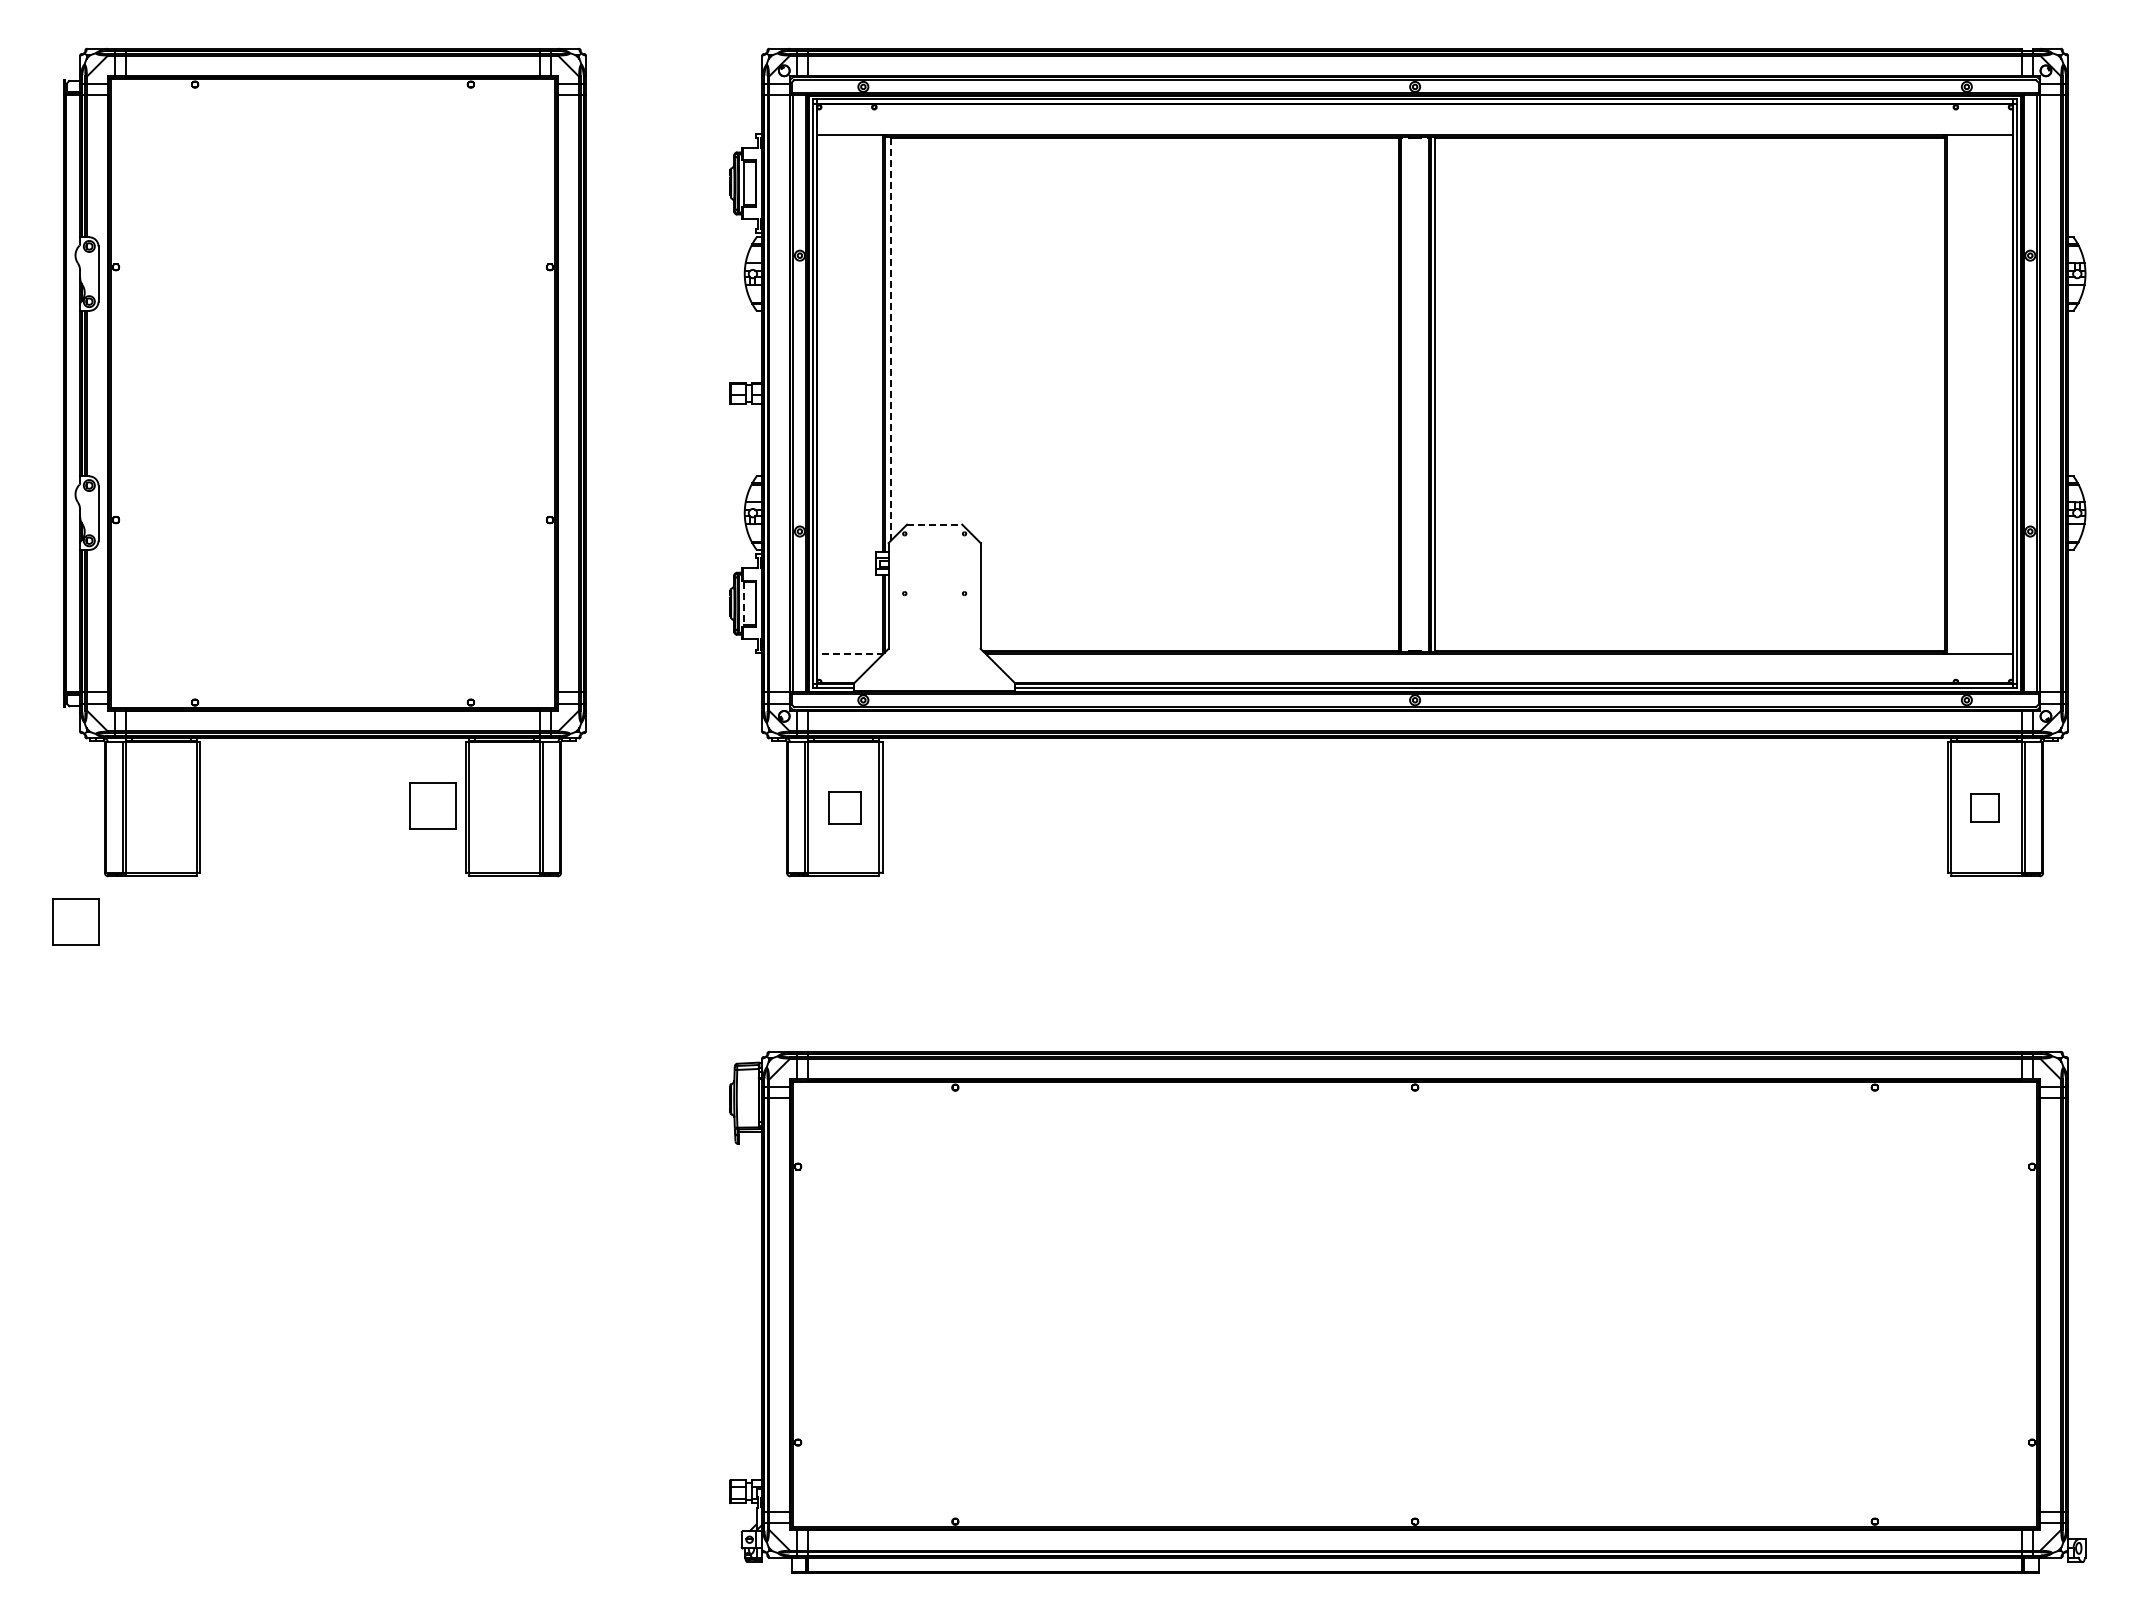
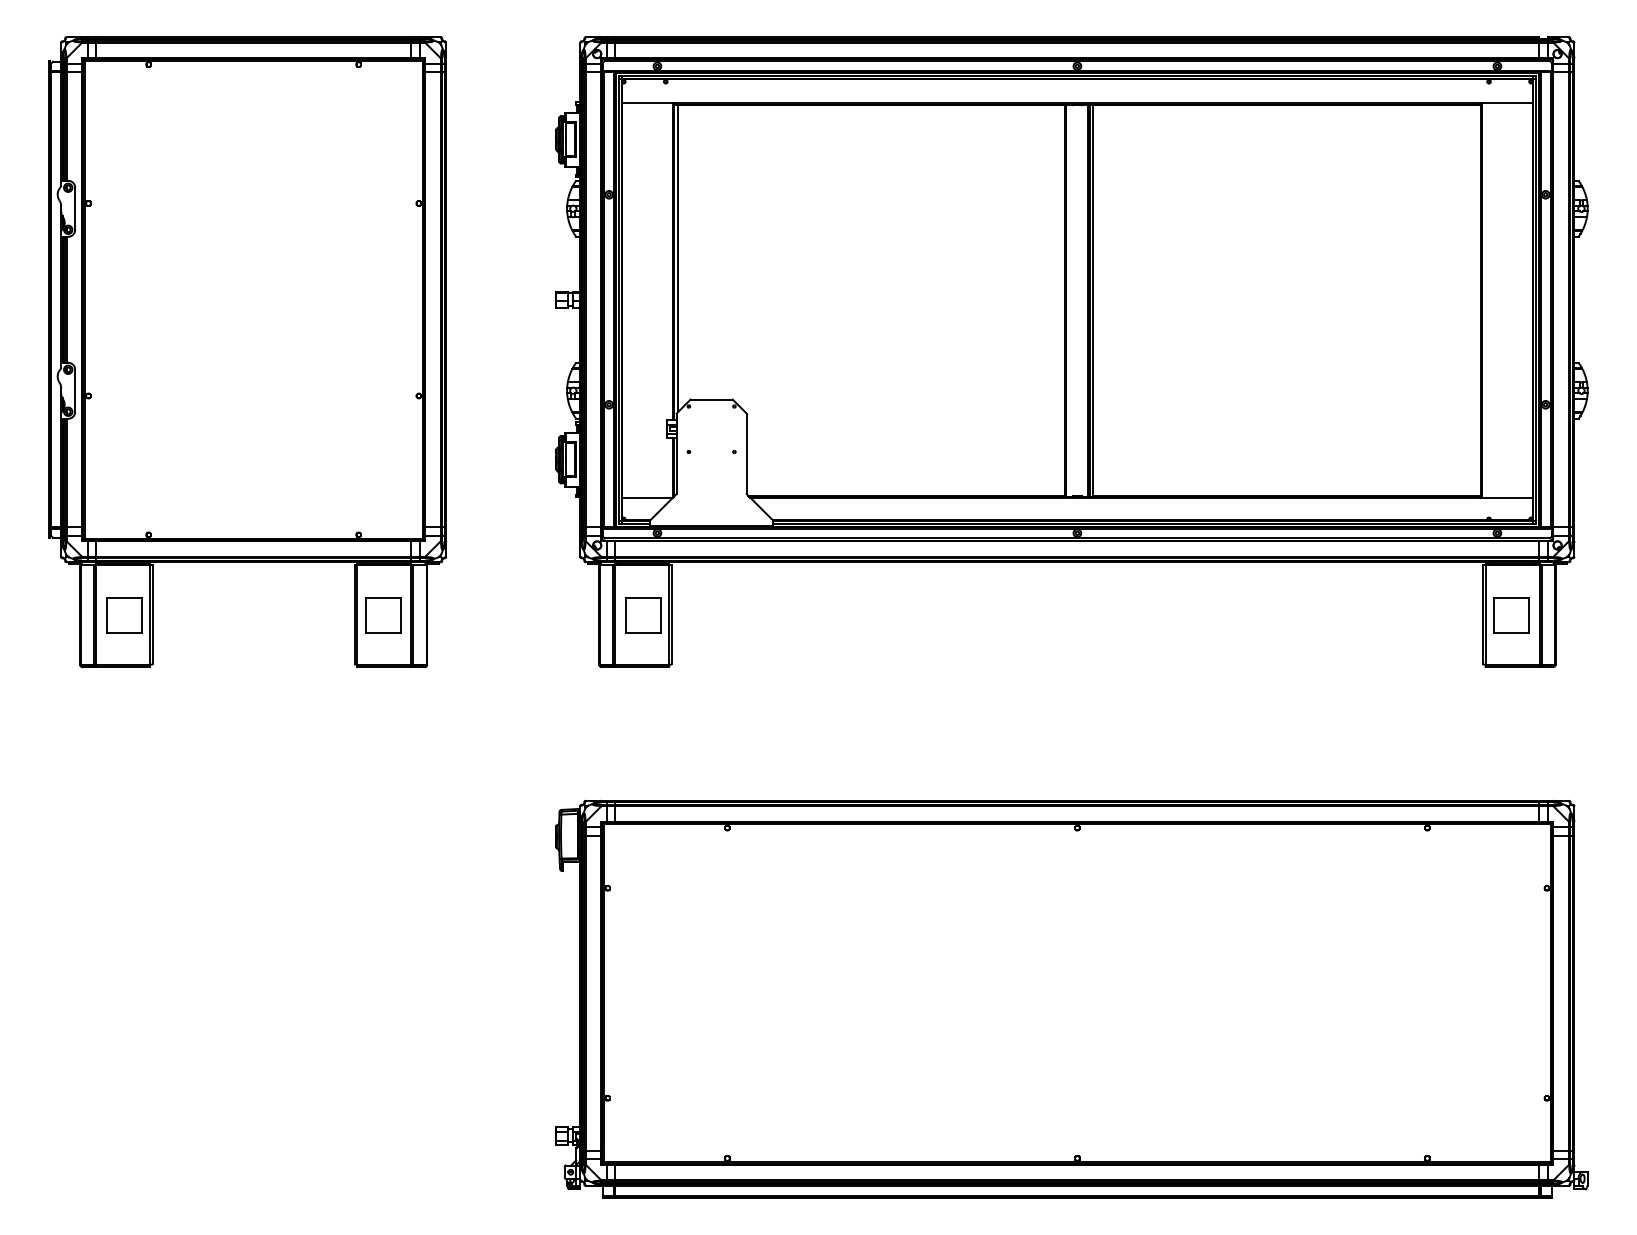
line: (890, 339) -> (678, 258), dashed -> solid
line: (934, 524) -> (711, 399), dashed -> solid
line: (743, 603) -> (566, 459), dashed -> solid
line: (849, 653) -> (646, 497), dashed -> solid
part: (432, 805) -> (382, 614), moved
part: (844, 807) -> (643, 614), size x1.43
part: (1984, 807) -> (1510, 614), size x1.67
part: (75, 921) -> (123, 614), moved

